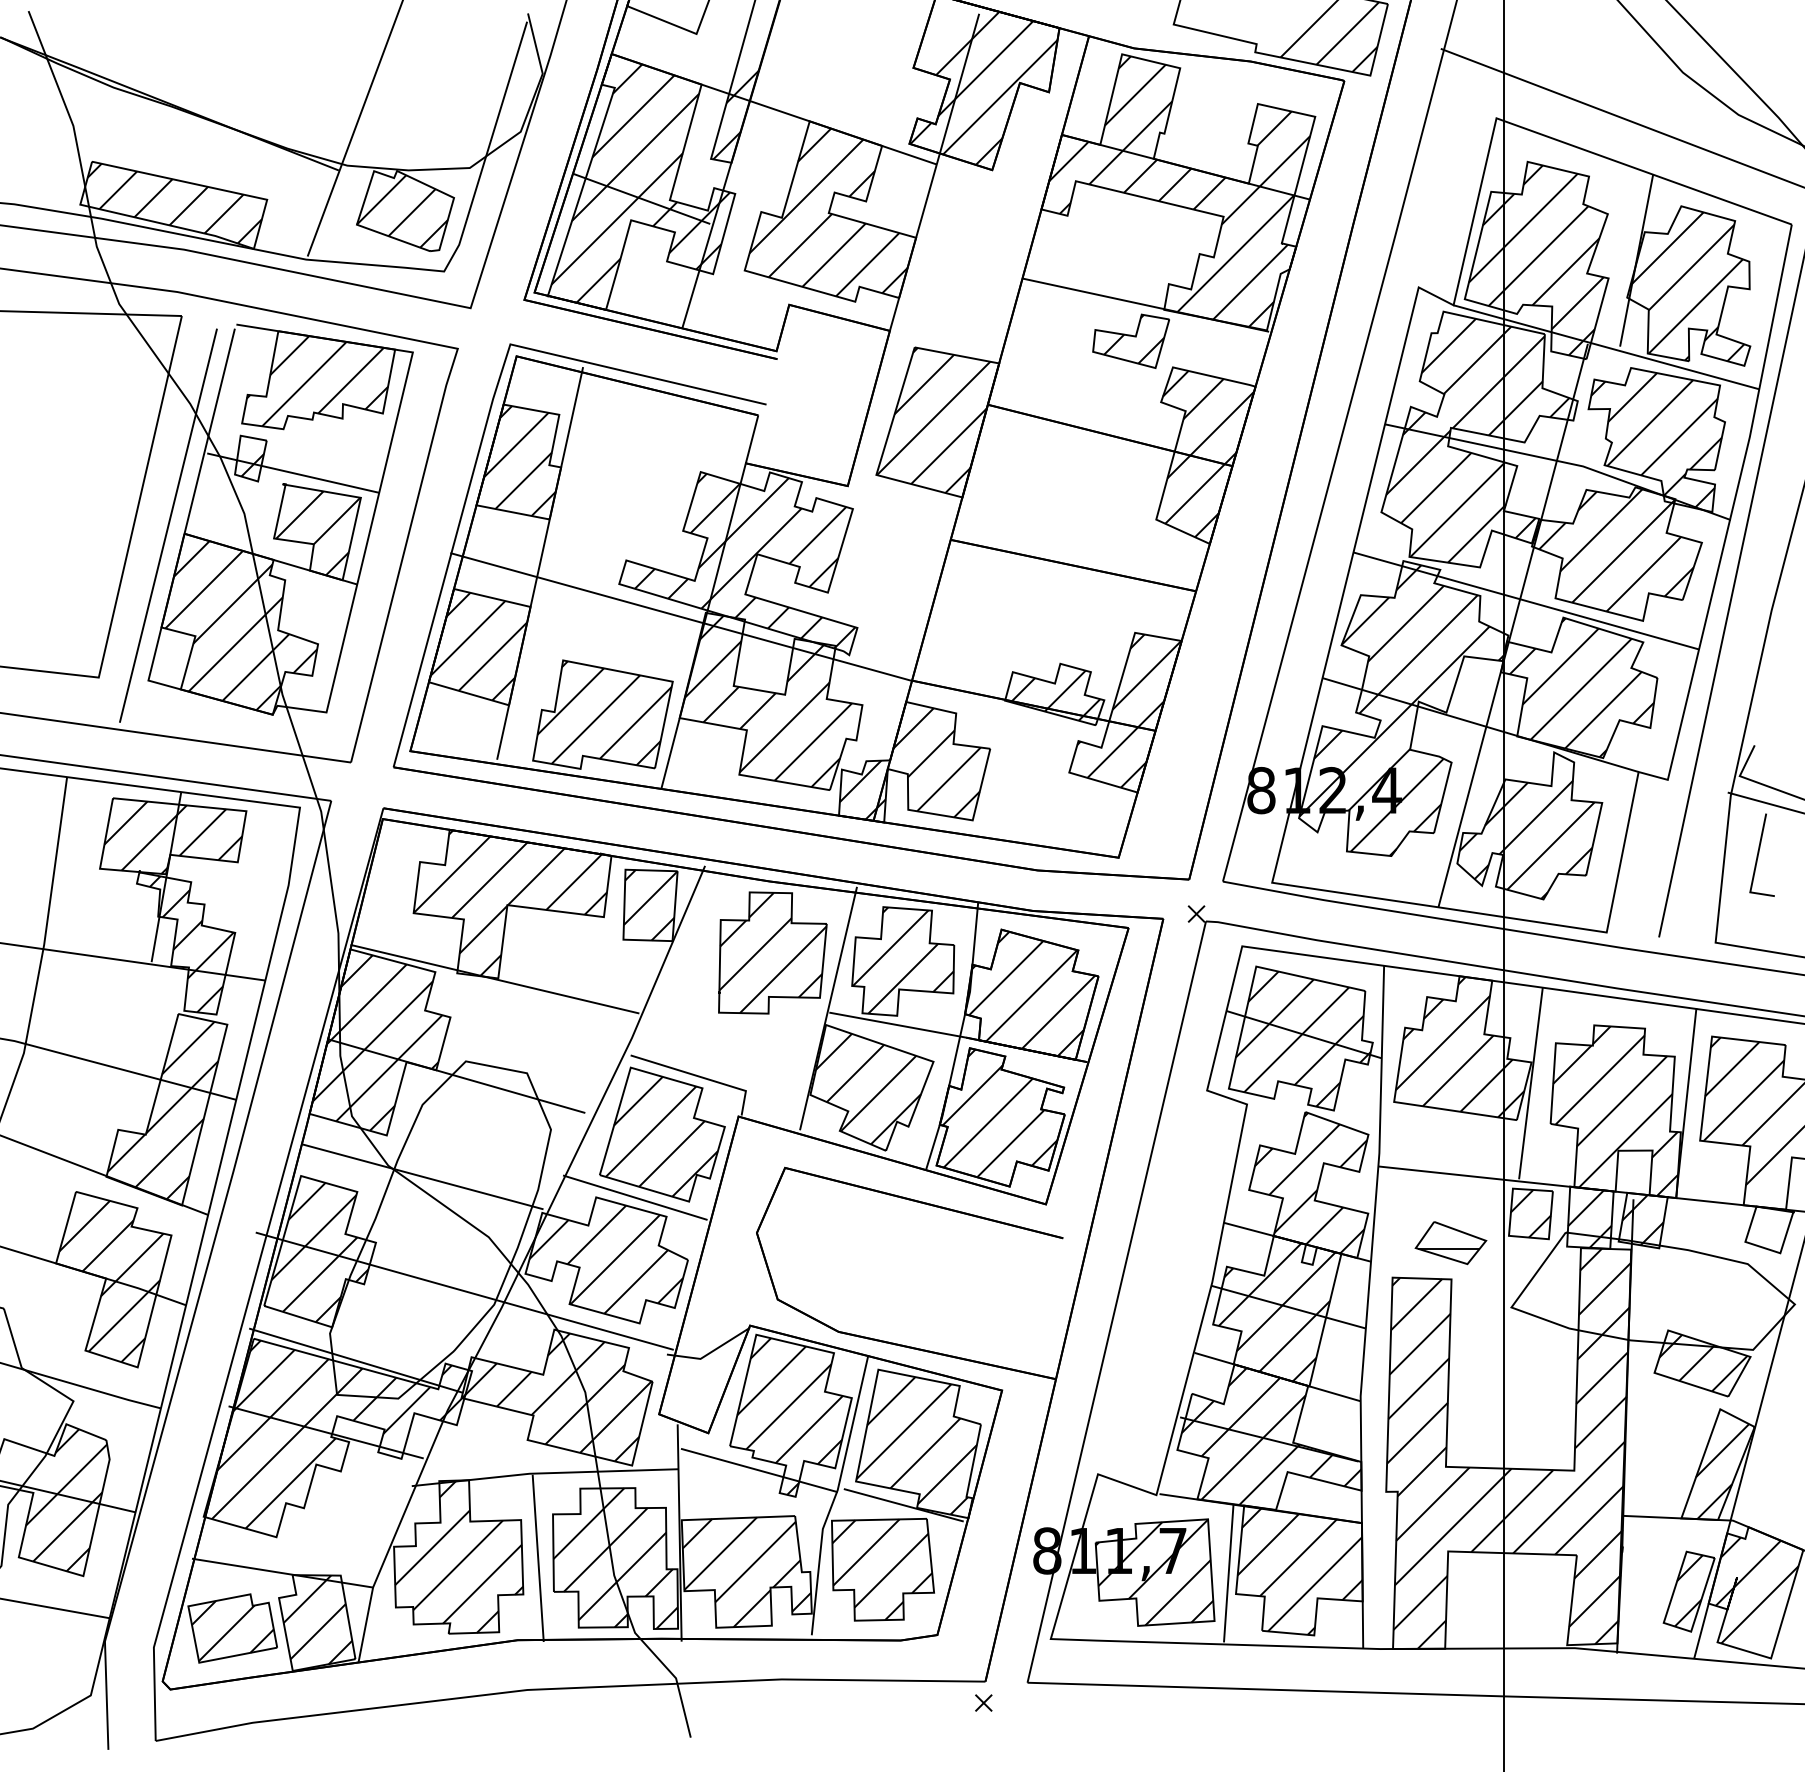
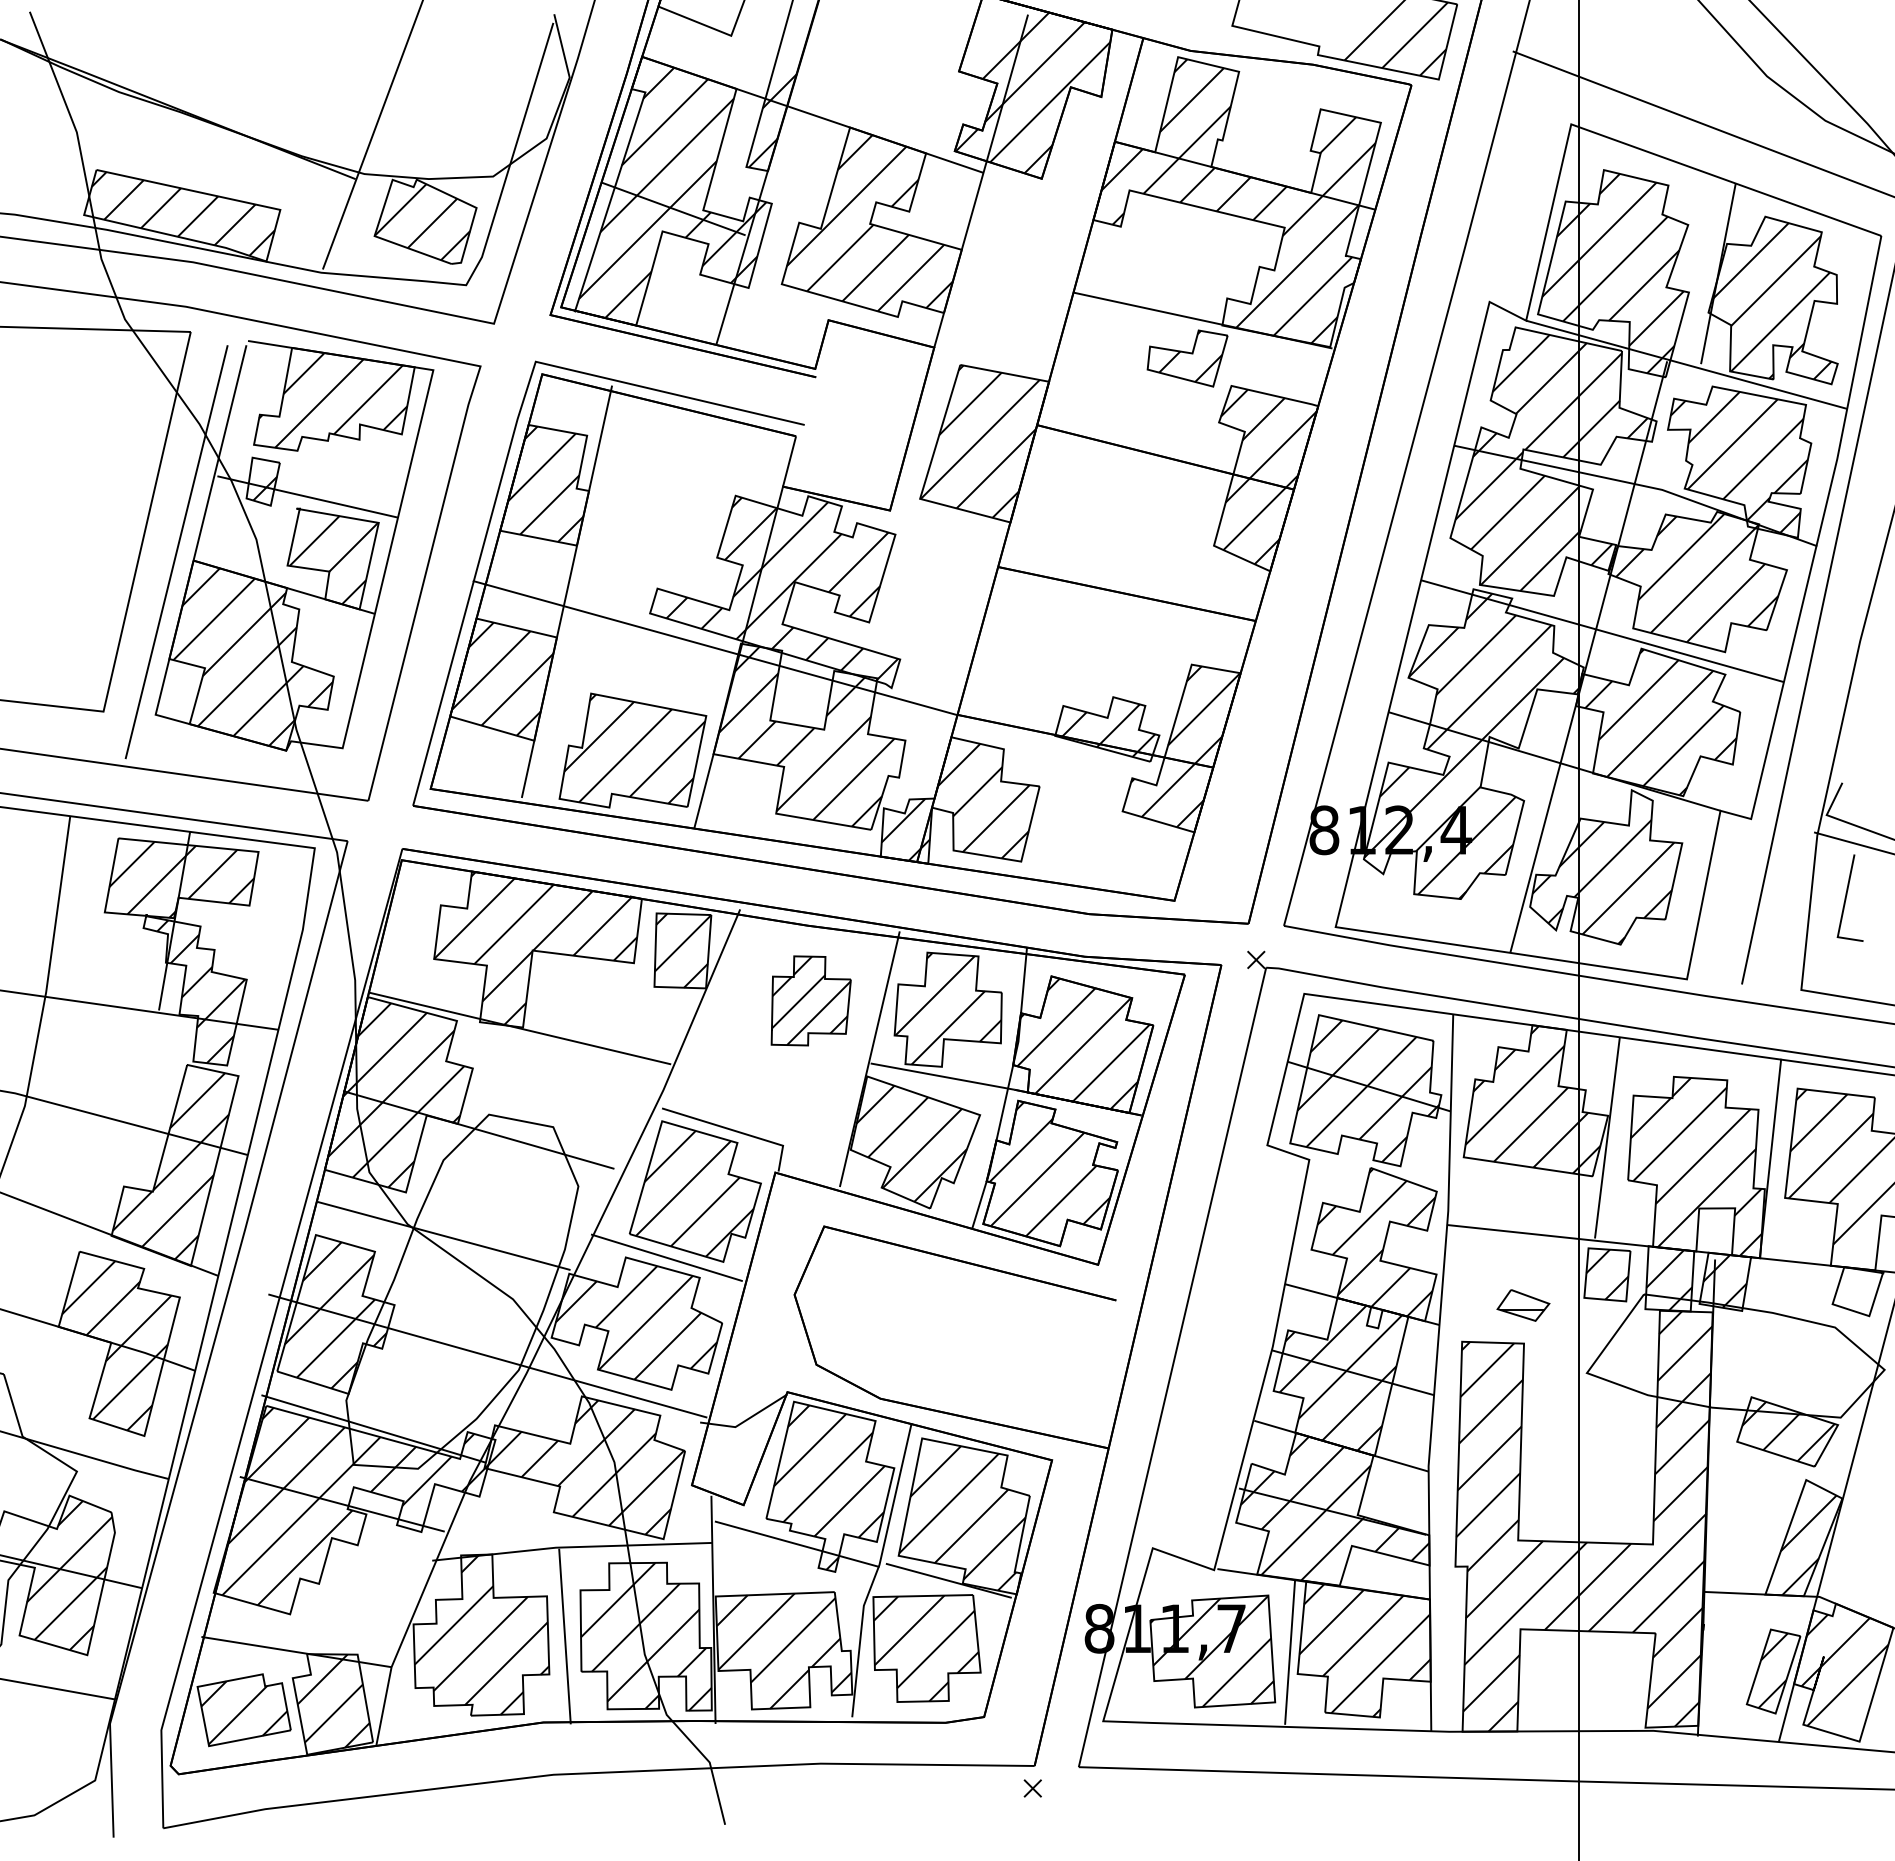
part: (772, 952) -> (810, 1000), size x0.7
part: (1451, 1243) -> (1523, 1305), size x0.7

